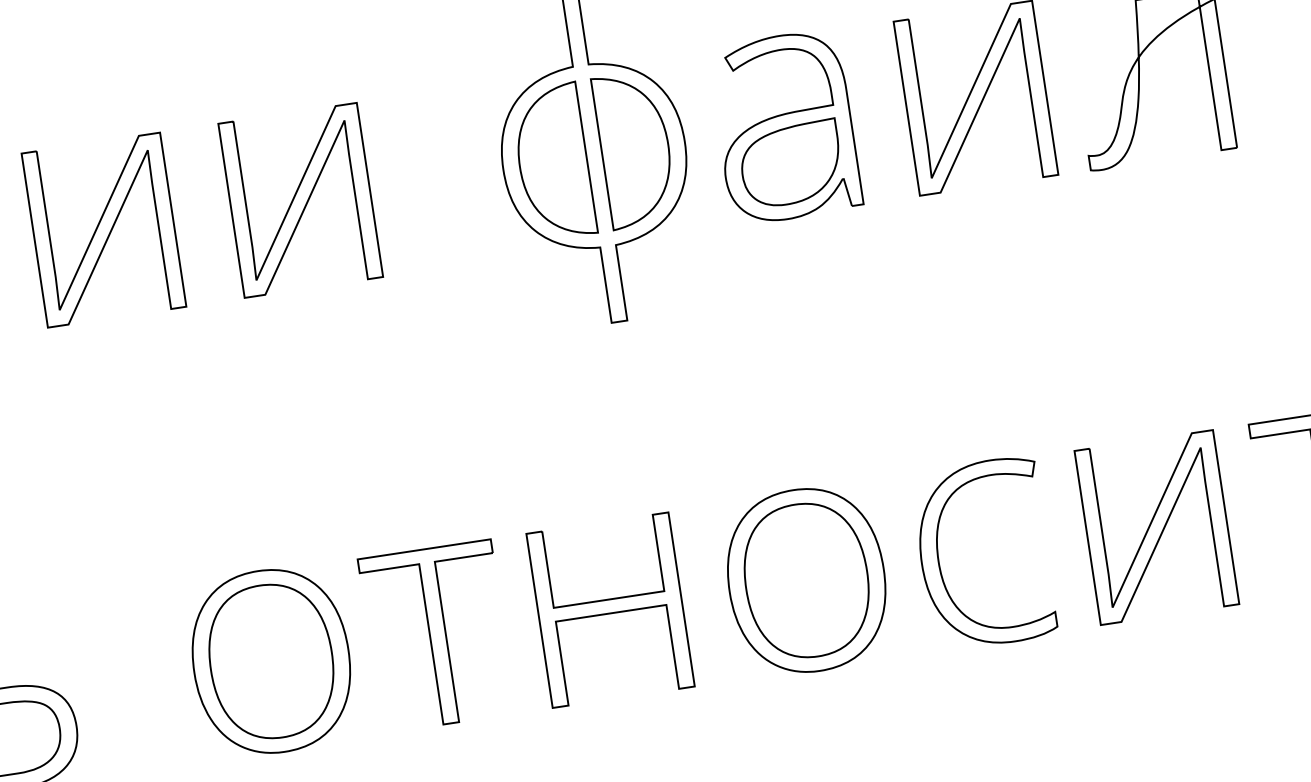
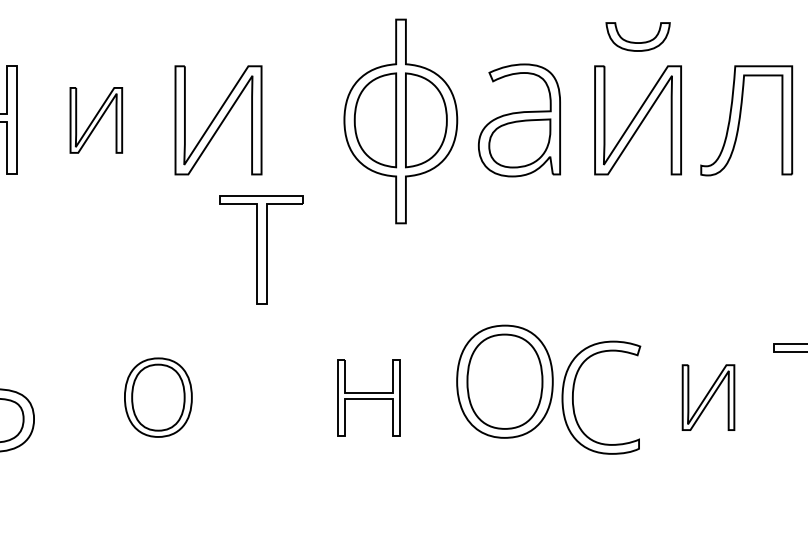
part: (104, 230) -> (96, 120), size x0.6
part: (1156, 527) -> (708, 397), size x0.6
part: (805, 580) -> (504, 381), moved
part: (609, 609) -> (368, 397), size x0.7
part: (437, 635) -> (261, 249), moved
part: (271, 661) -> (158, 397), size x0.7

